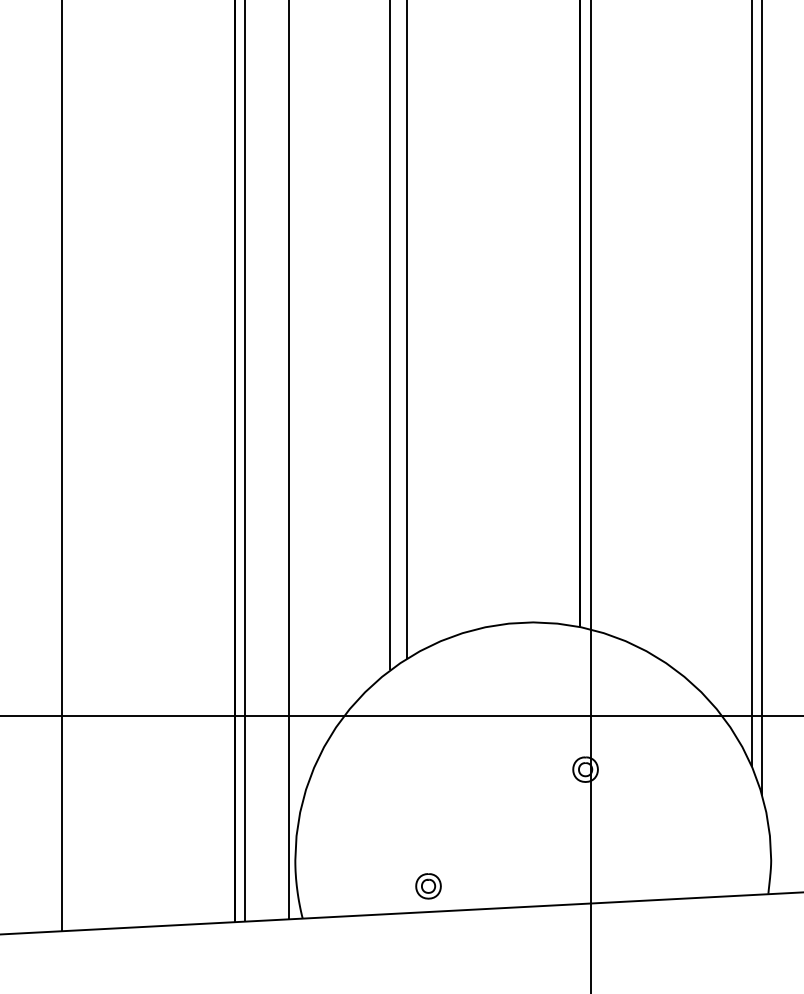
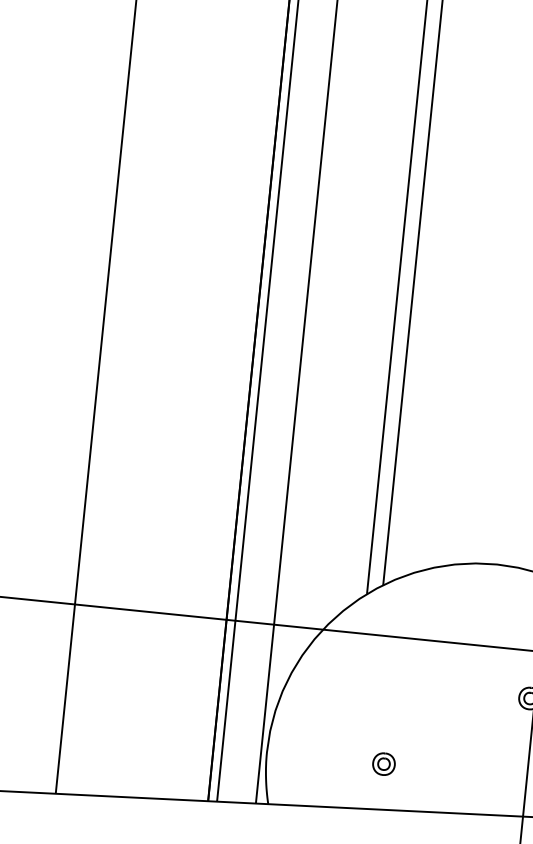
part: (428, 886) -> (383, 764), moved

